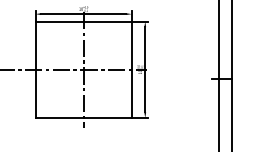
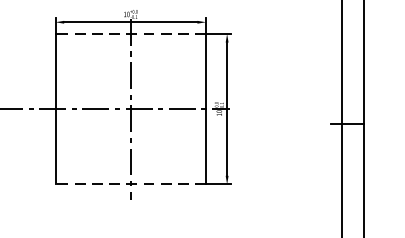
line: (83, 21) -> (130, 33), solid -> dashed
line: (83, 117) -> (130, 183), solid -> dashed

